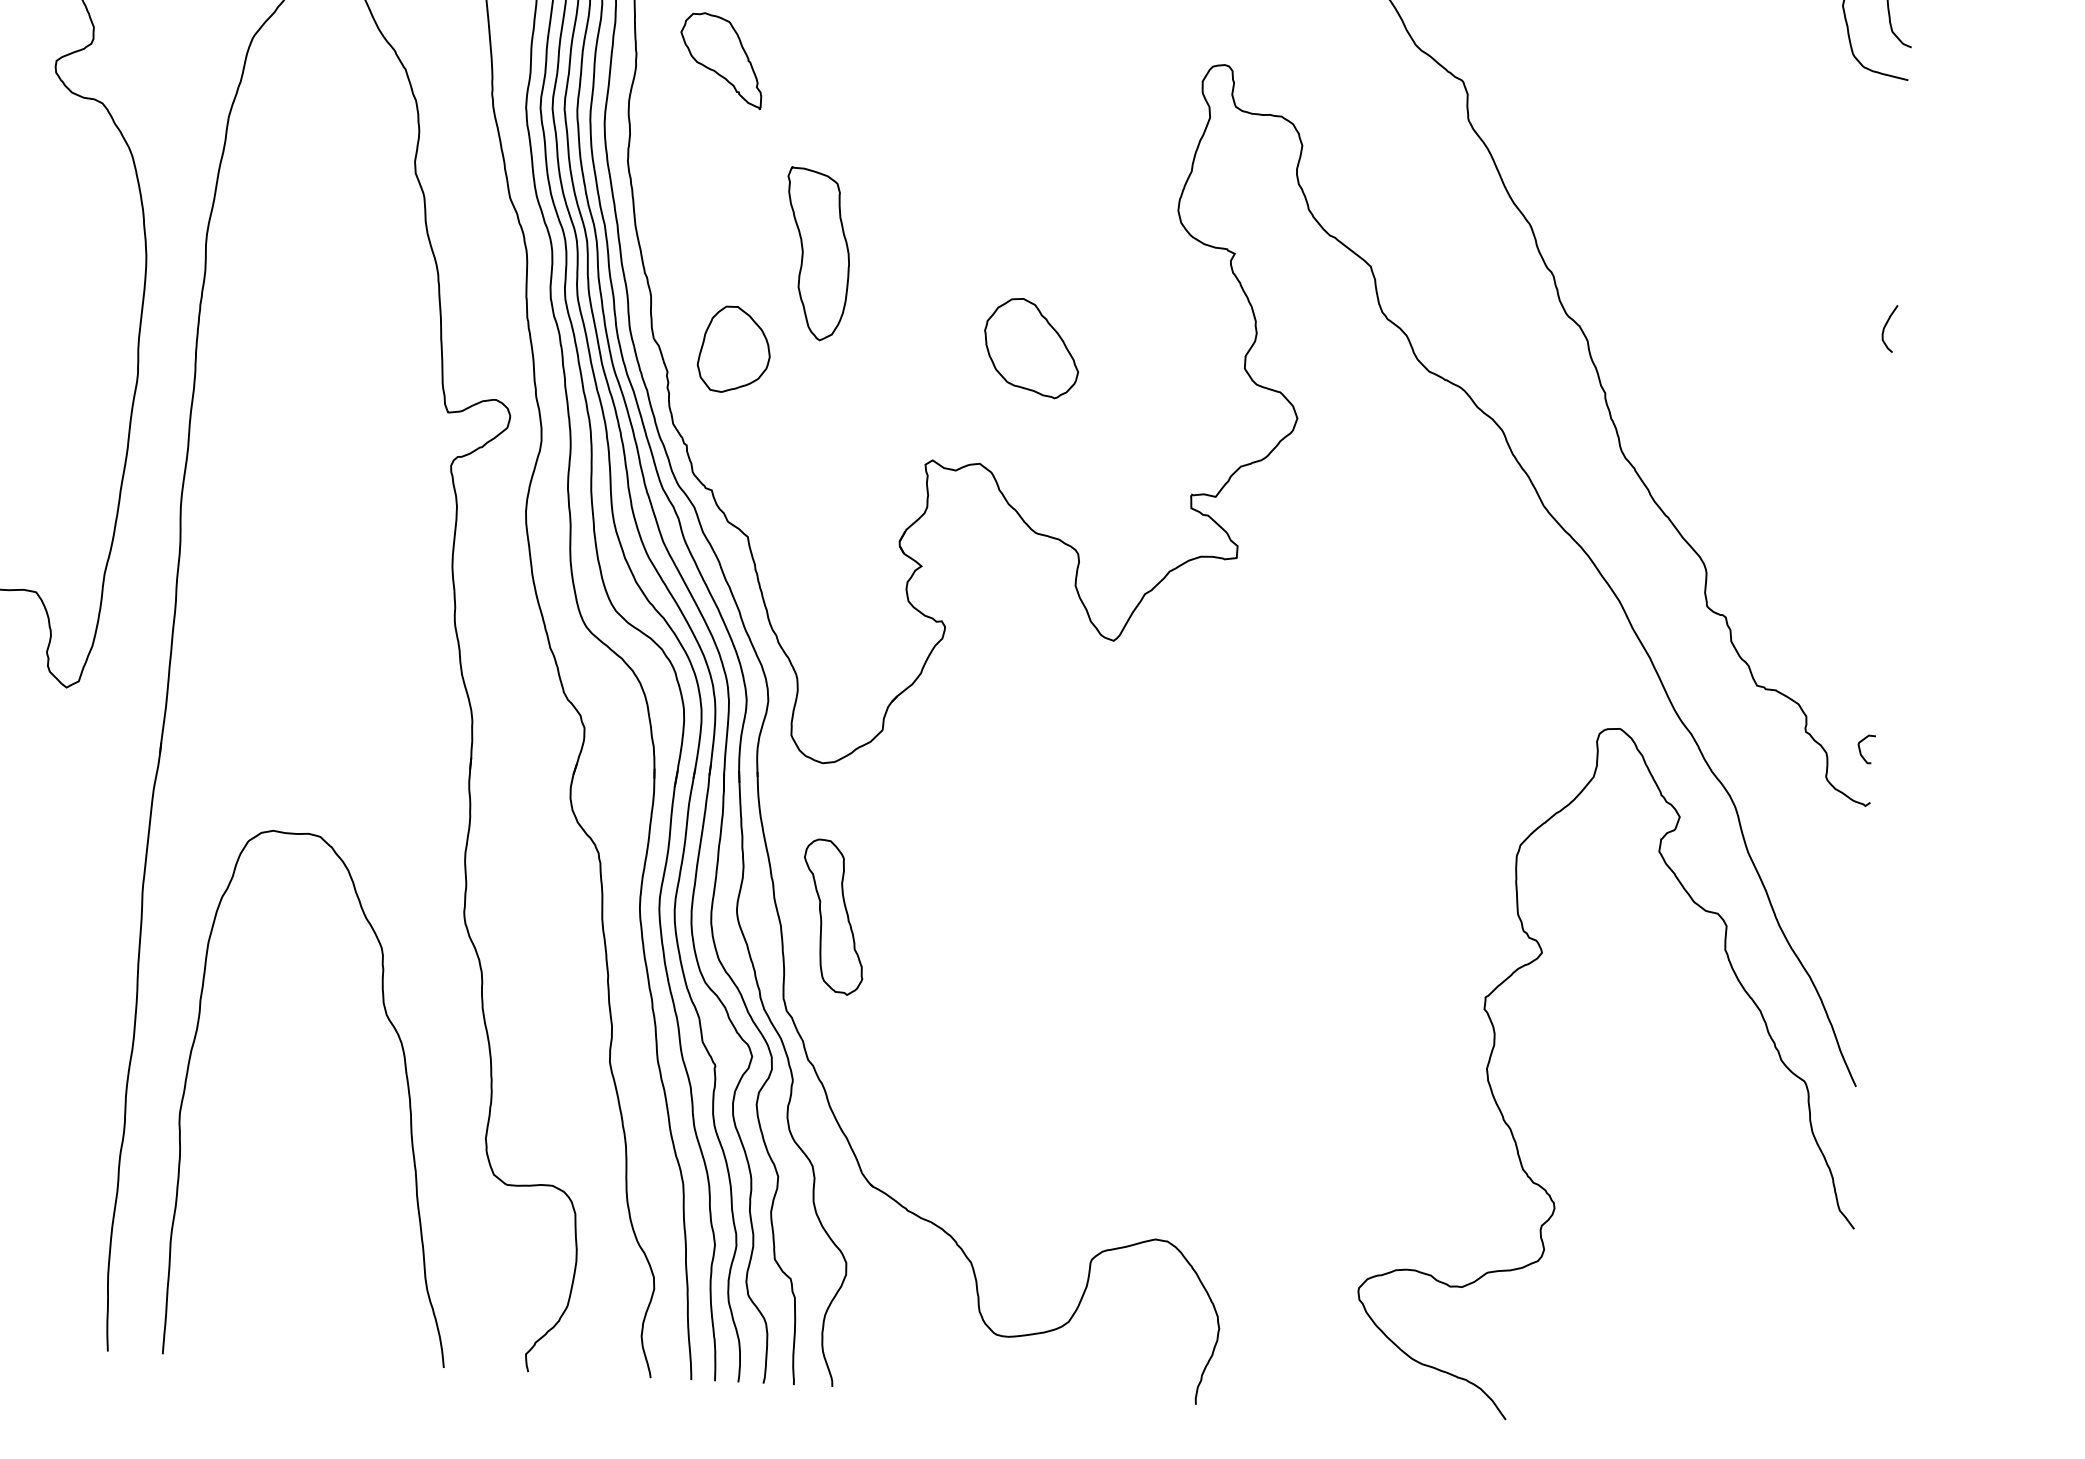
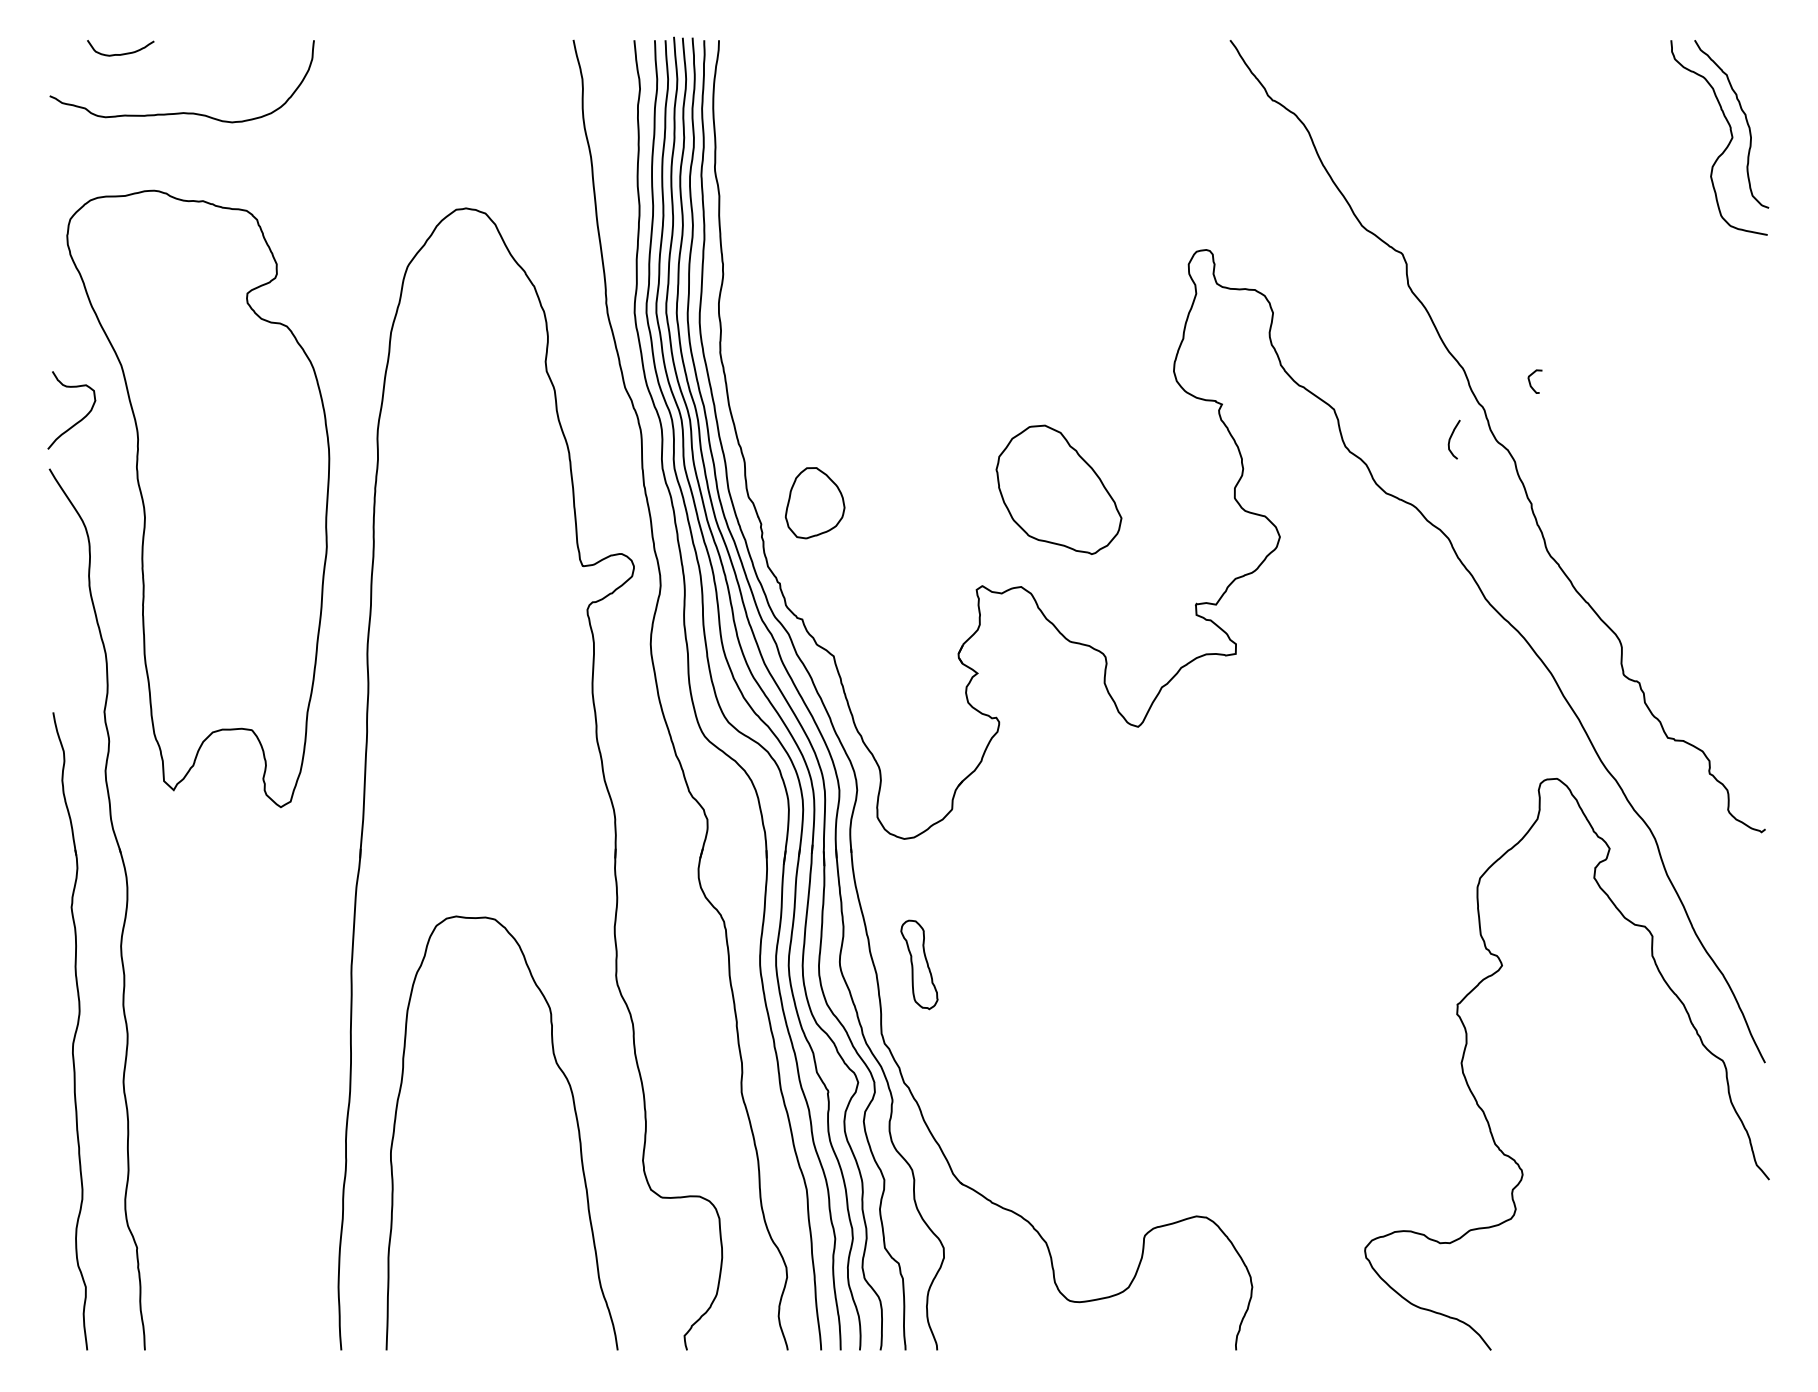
part: (720, 60) -> (792, 266), removed
part: (816, 254) -> (878, 421), removed
curve: (1886, 327) -> (1451, 438), moved
part: (1032, 348) -> (1059, 490), size x1.6
curve: (1860, 748) -> (1530, 381), moved
part: (833, 916) -> (919, 964), size x0.7

